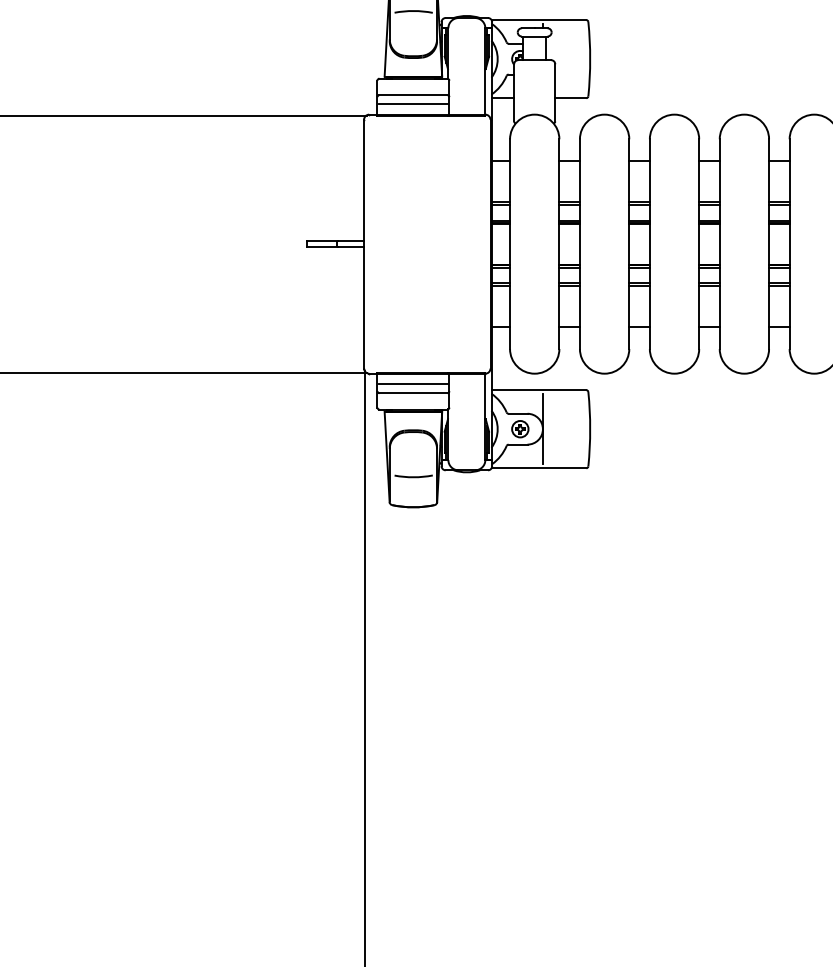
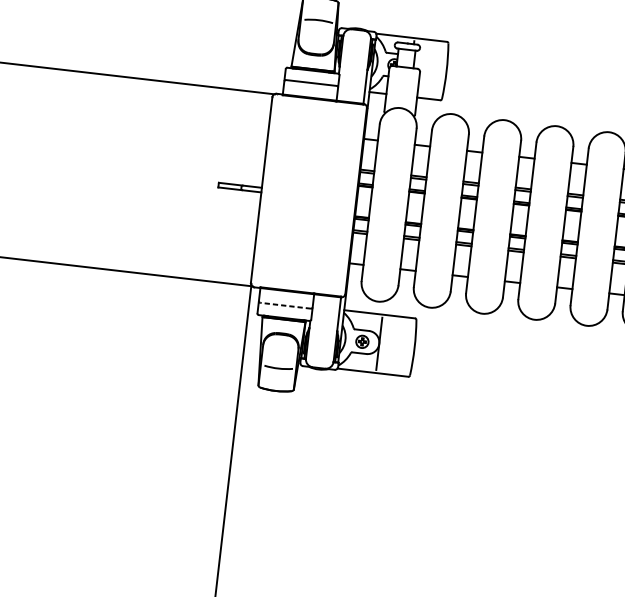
line: (413, 104) -> (310, 90), removed
line: (413, 383) -> (286, 298), removed
line: (413, 393) -> (285, 305), solid -> dashed

